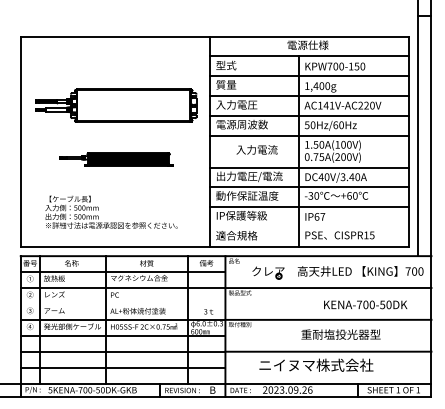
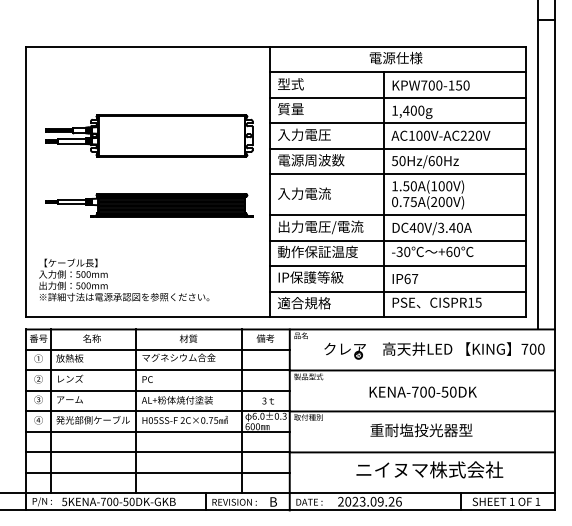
text: (328, 105) -> (422, 135), AC141V-AC220V -> AC100V-AC220V
text: (257, 149) -> (304, 193), moved
part: (116, 159) -> (149, 205), size x1.43
text: (111, 211) -> (124, 279), moved
line: (309, 226) -> (397, 291), added
line: (122, 303) -> (157, 390), added
text: (365, 304) -> (422, 391), moved
text: (341, 334) -> (421, 430), moved
text: (316, 365) -> (429, 469), moved

